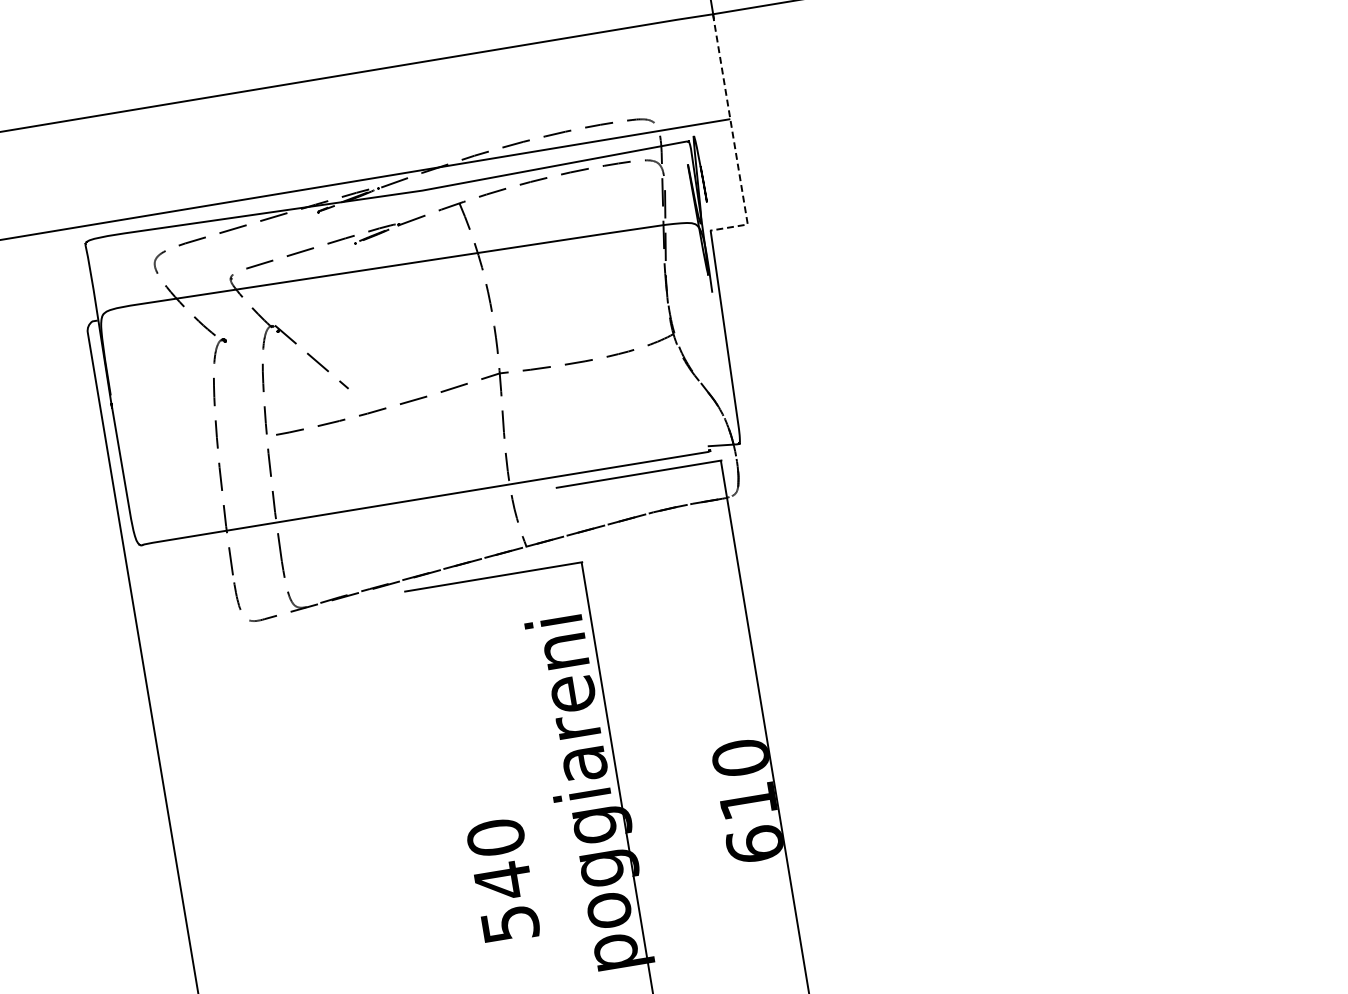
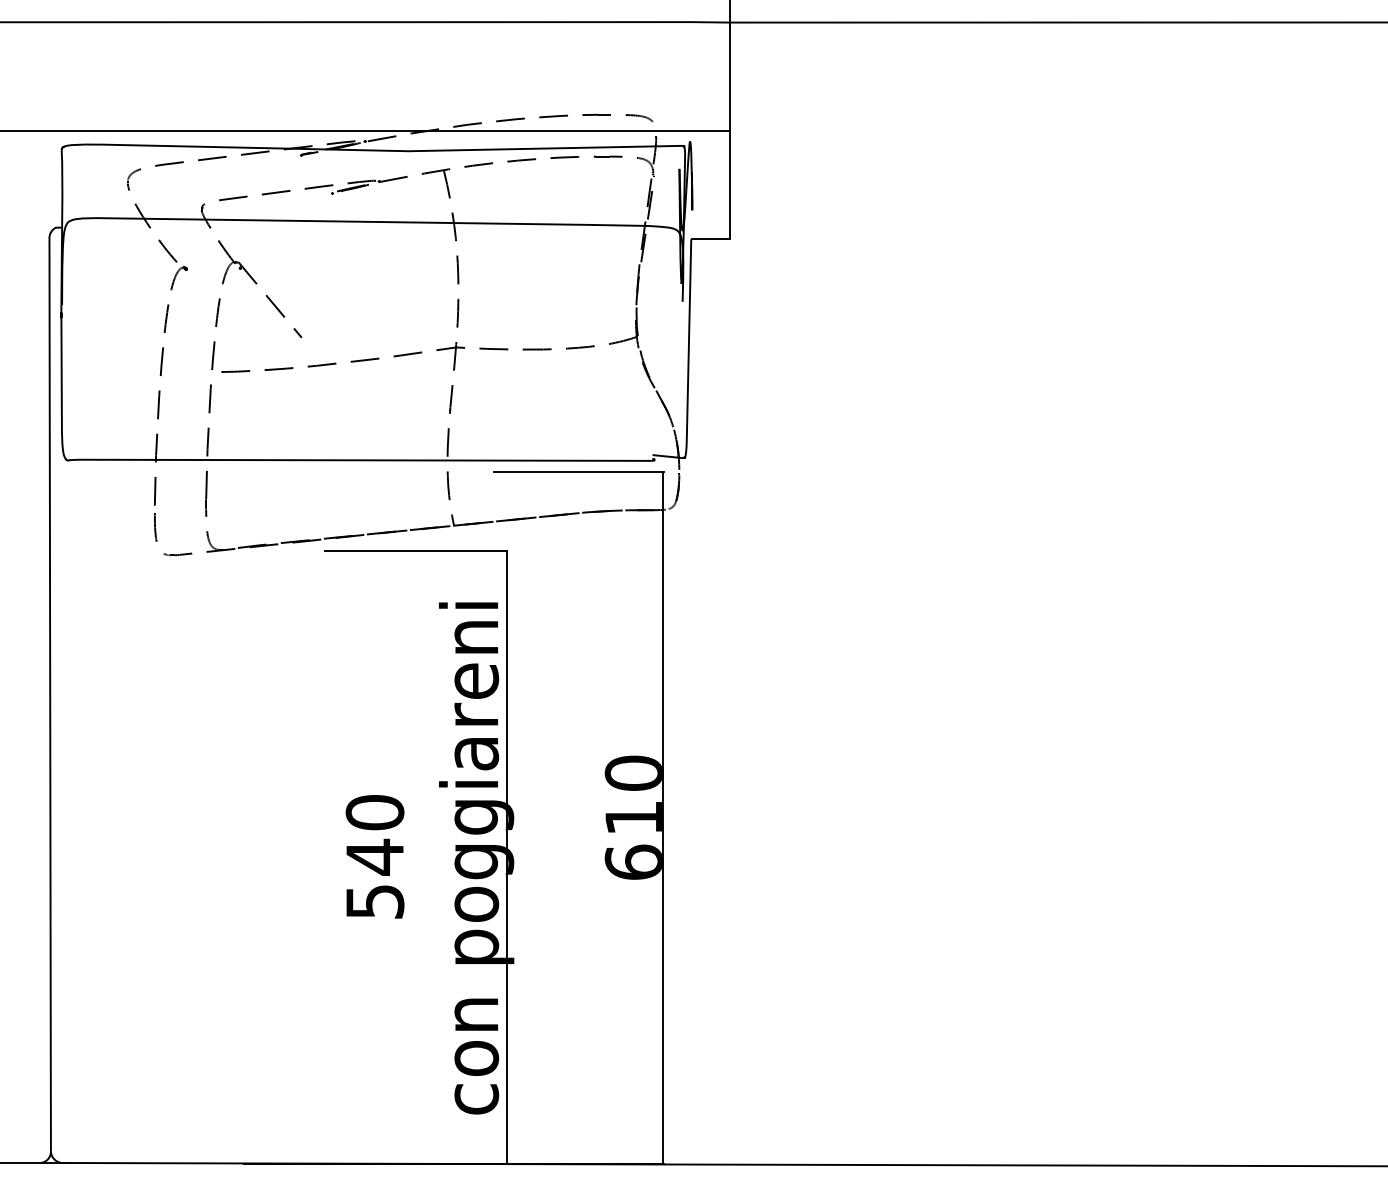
line: (733, 139) -> (729, 151), dashed -> solid

